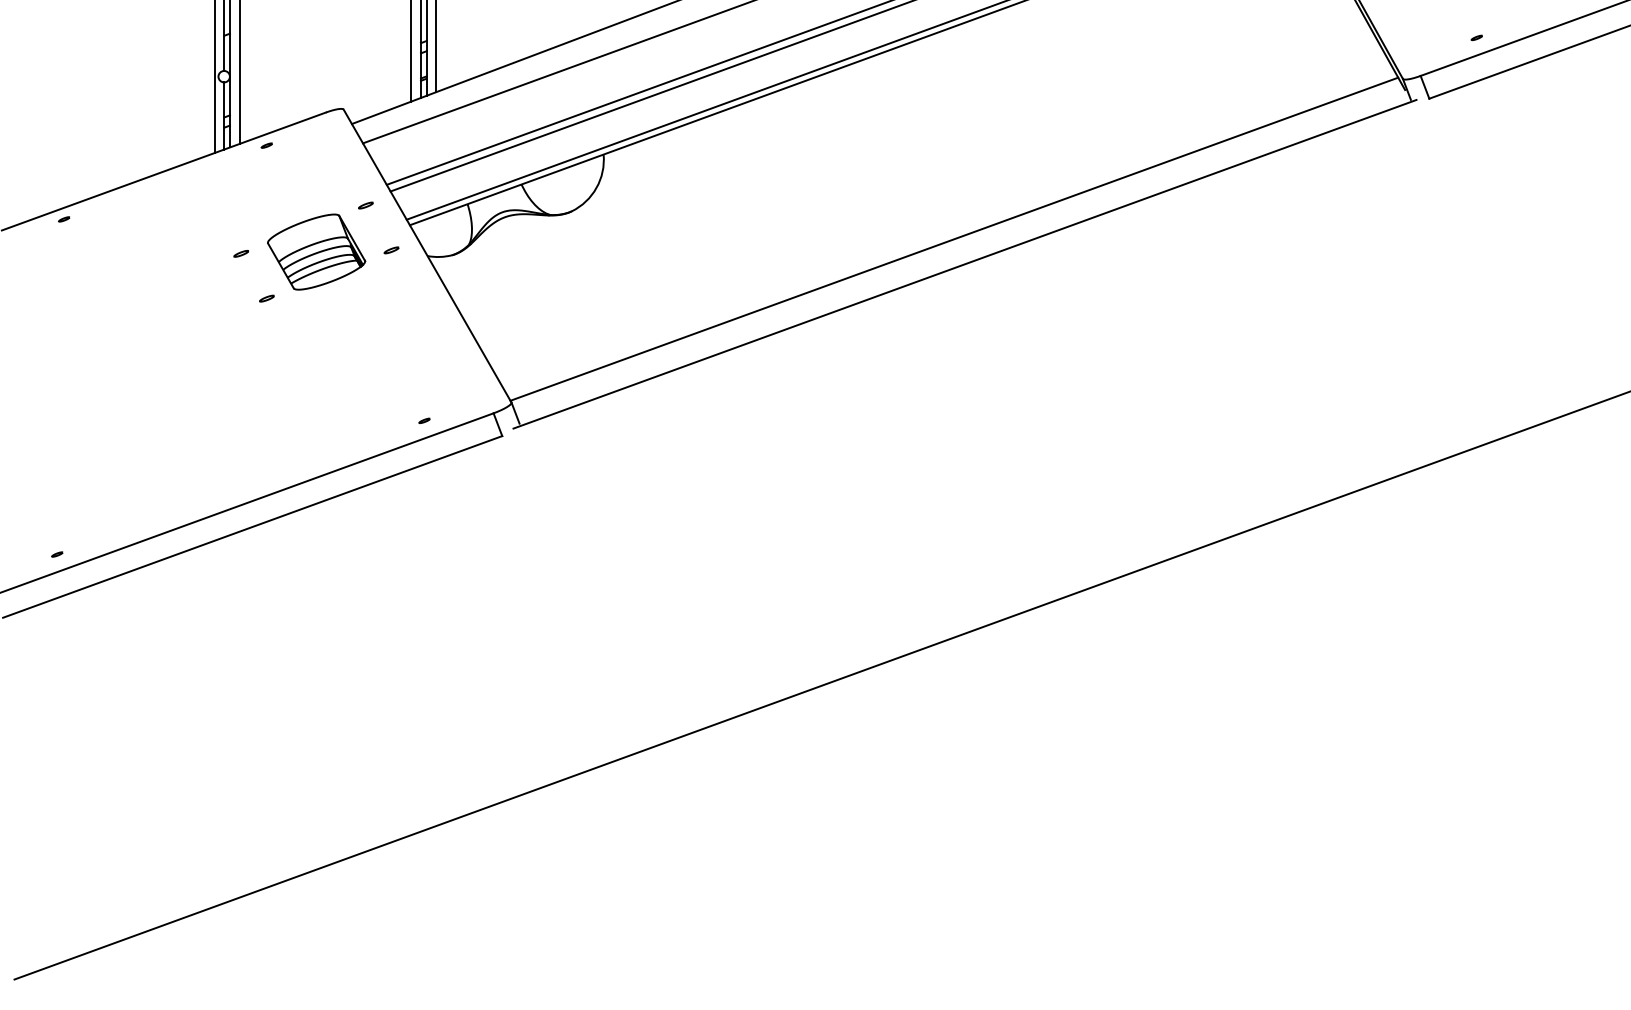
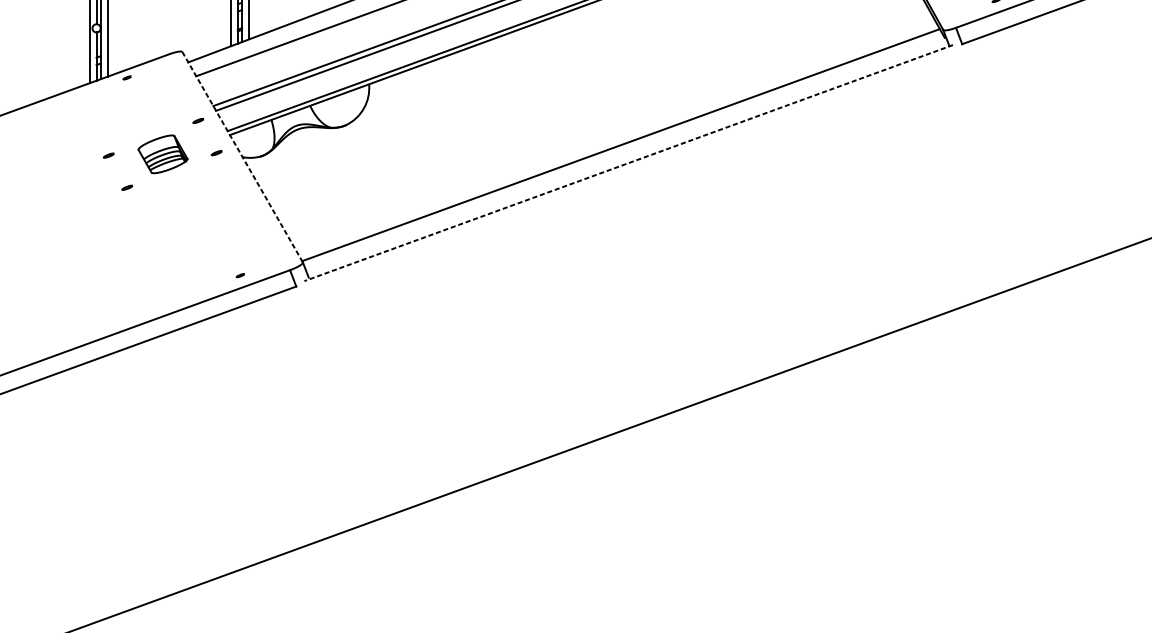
part: (316, 251) -> (162, 153), size x0.7
line: (427, 256) -> (242, 157), solid -> dashed
line: (964, 264) -> (628, 163), solid -> dashed

